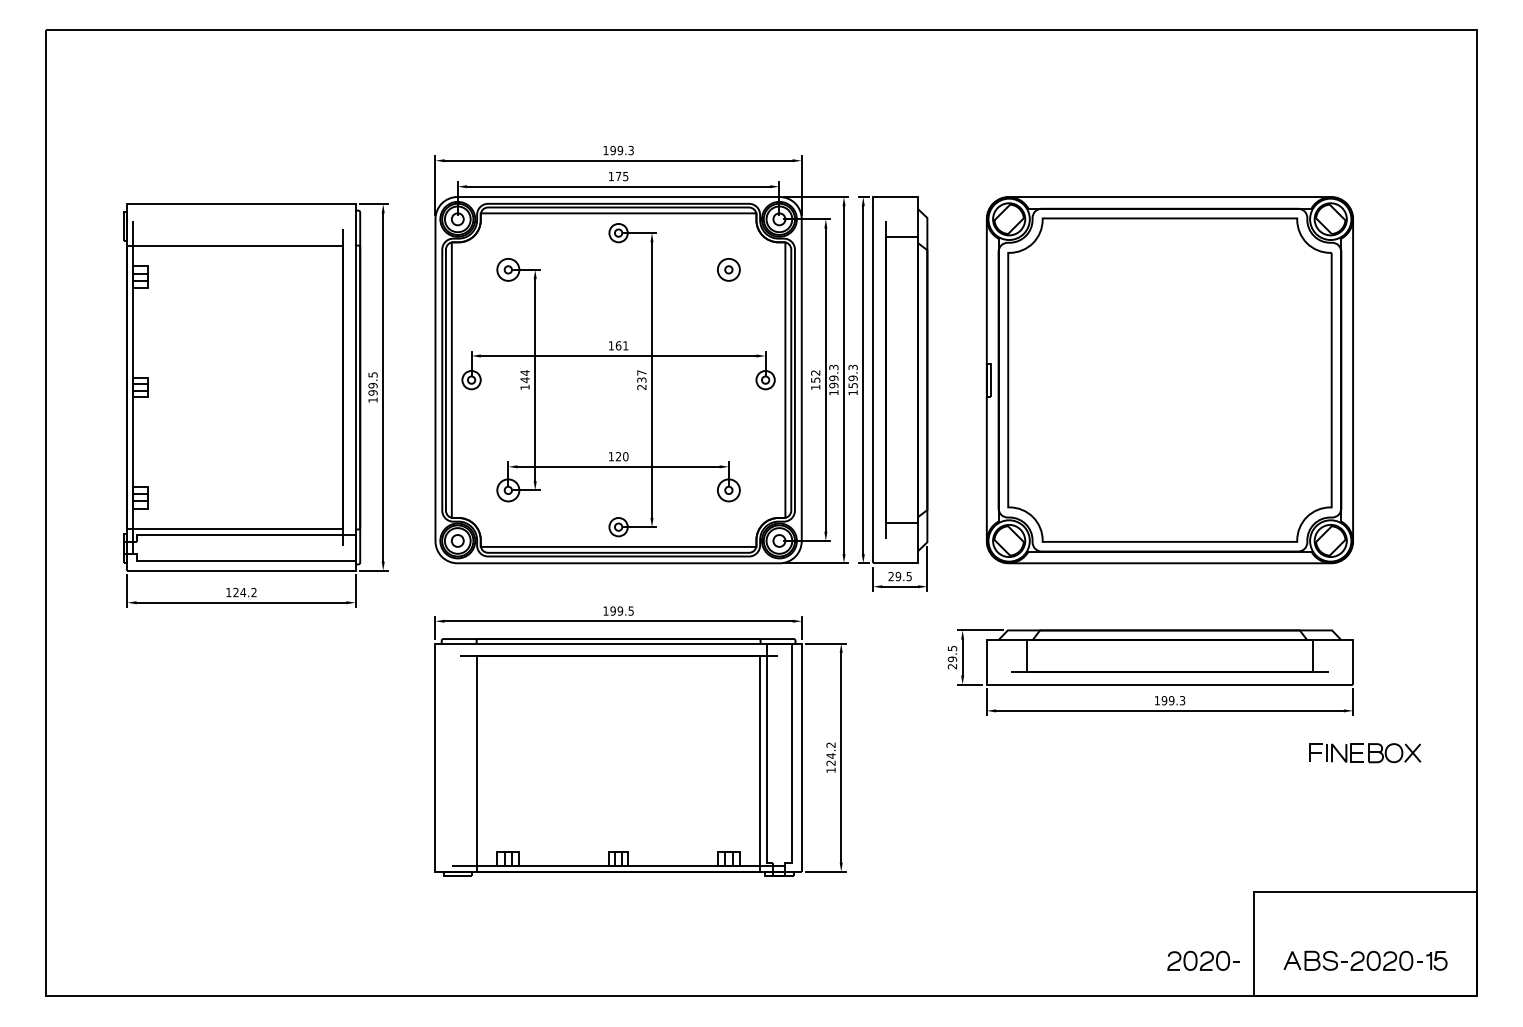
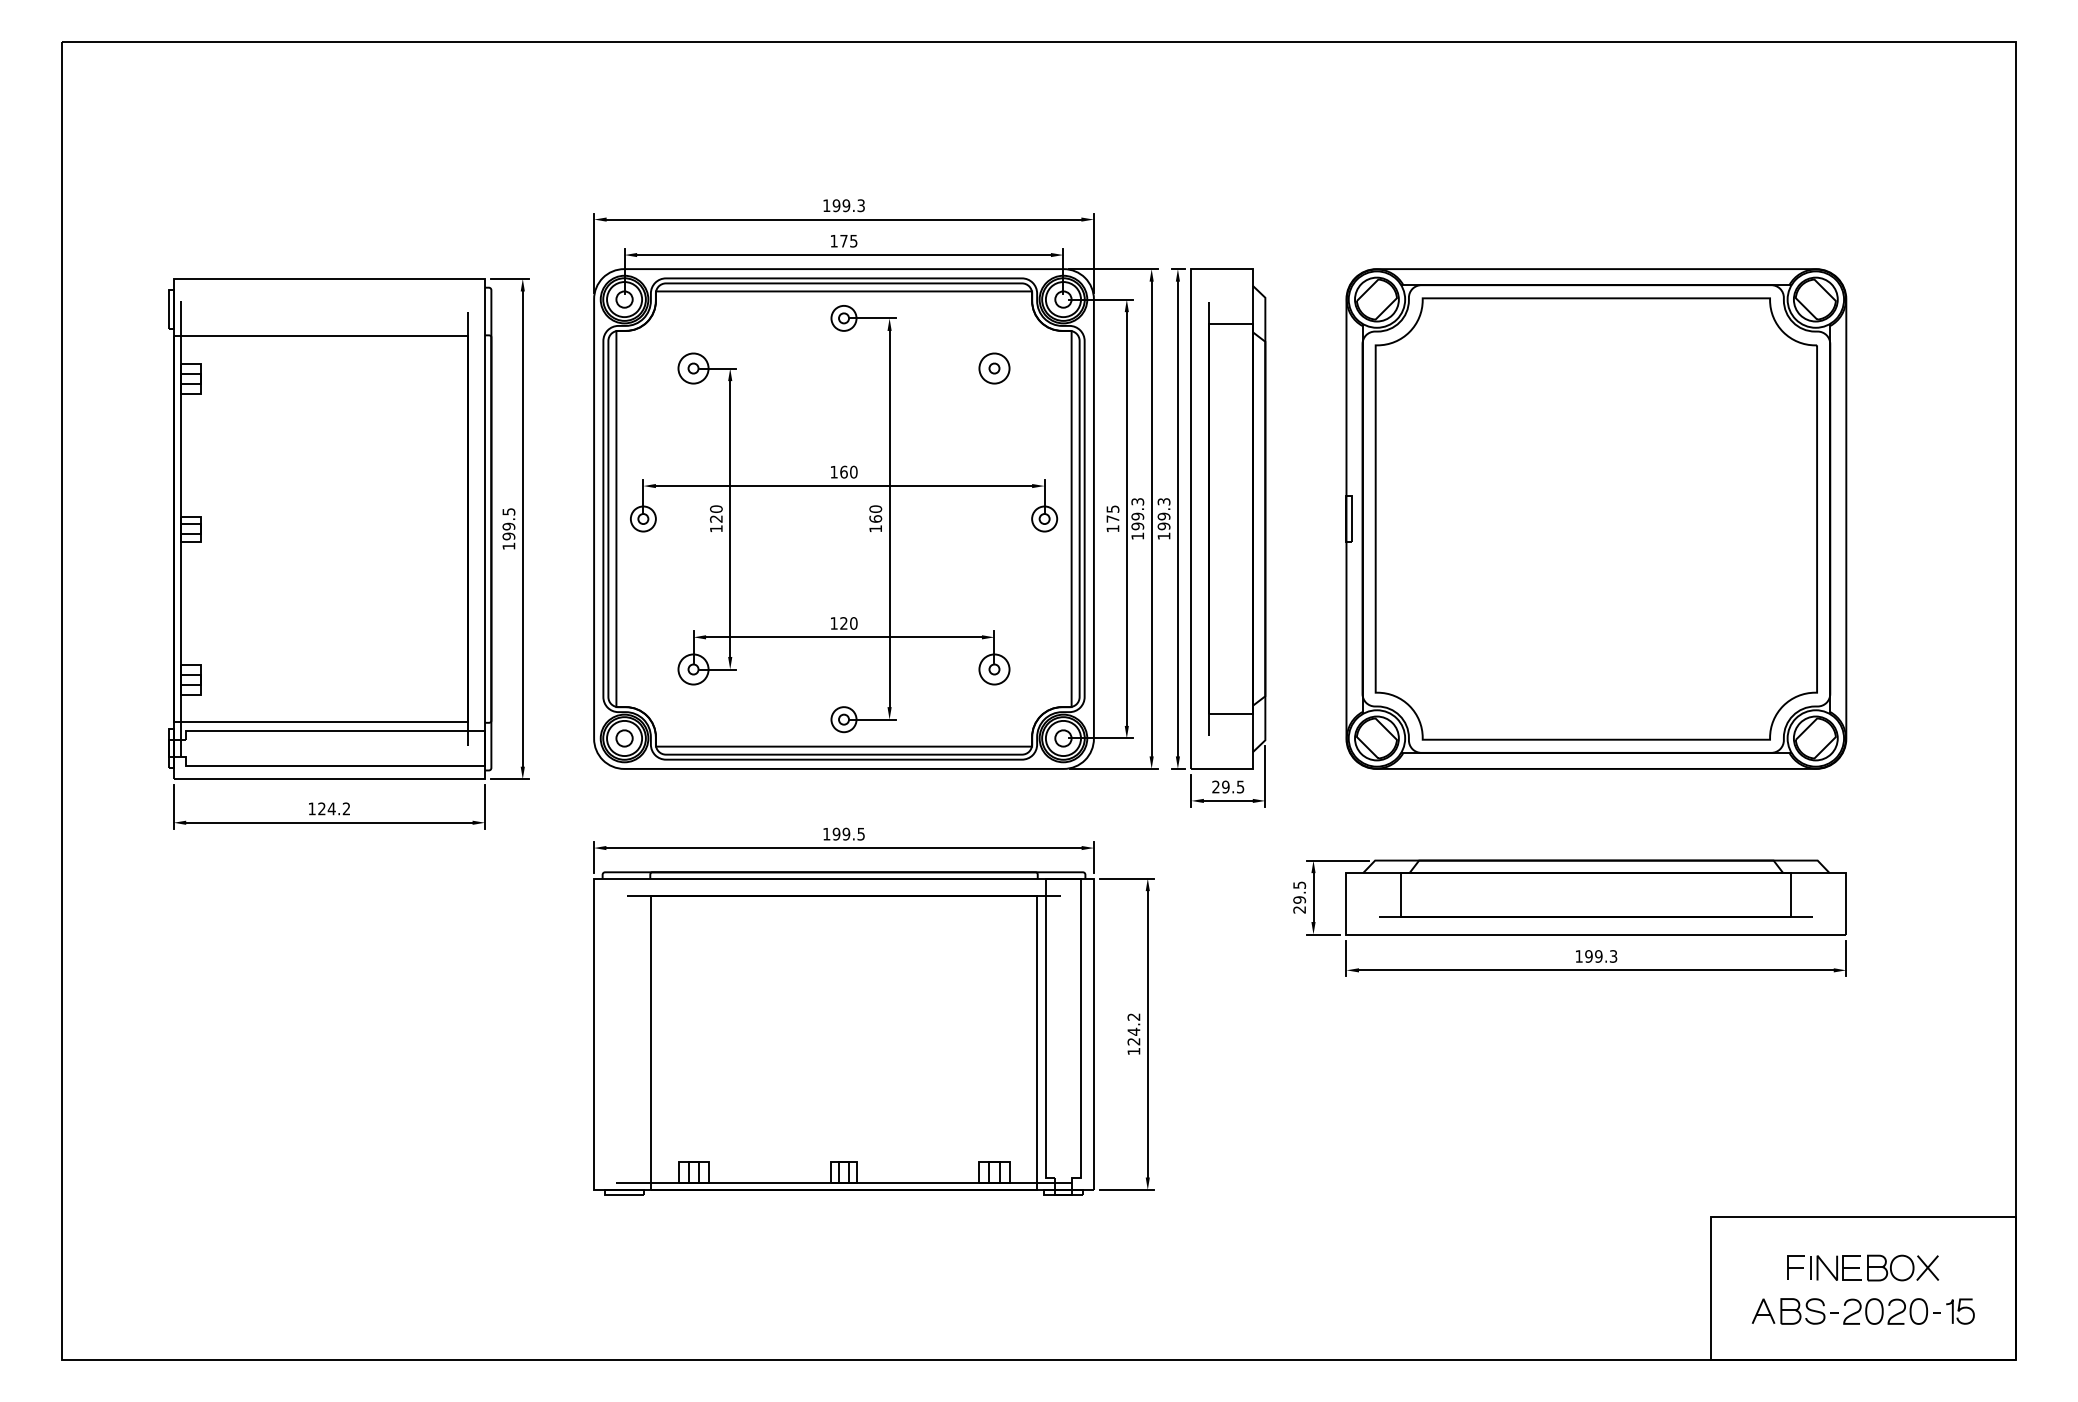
text: (625, 345) -> (853, 471), 161 -> 160
text: (524, 376) -> (715, 514), 144 -> 120
text: (815, 376) -> (1112, 513), 152 -> 175
text: (641, 379) -> (875, 518), 237 -> 160
text: (852, 385) -> (1163, 526), 159.3 -> 199.3
part: (1365, 752) -> (1863, 1267), moved
part: (1203, 960) -> (1641, 1311), removed

